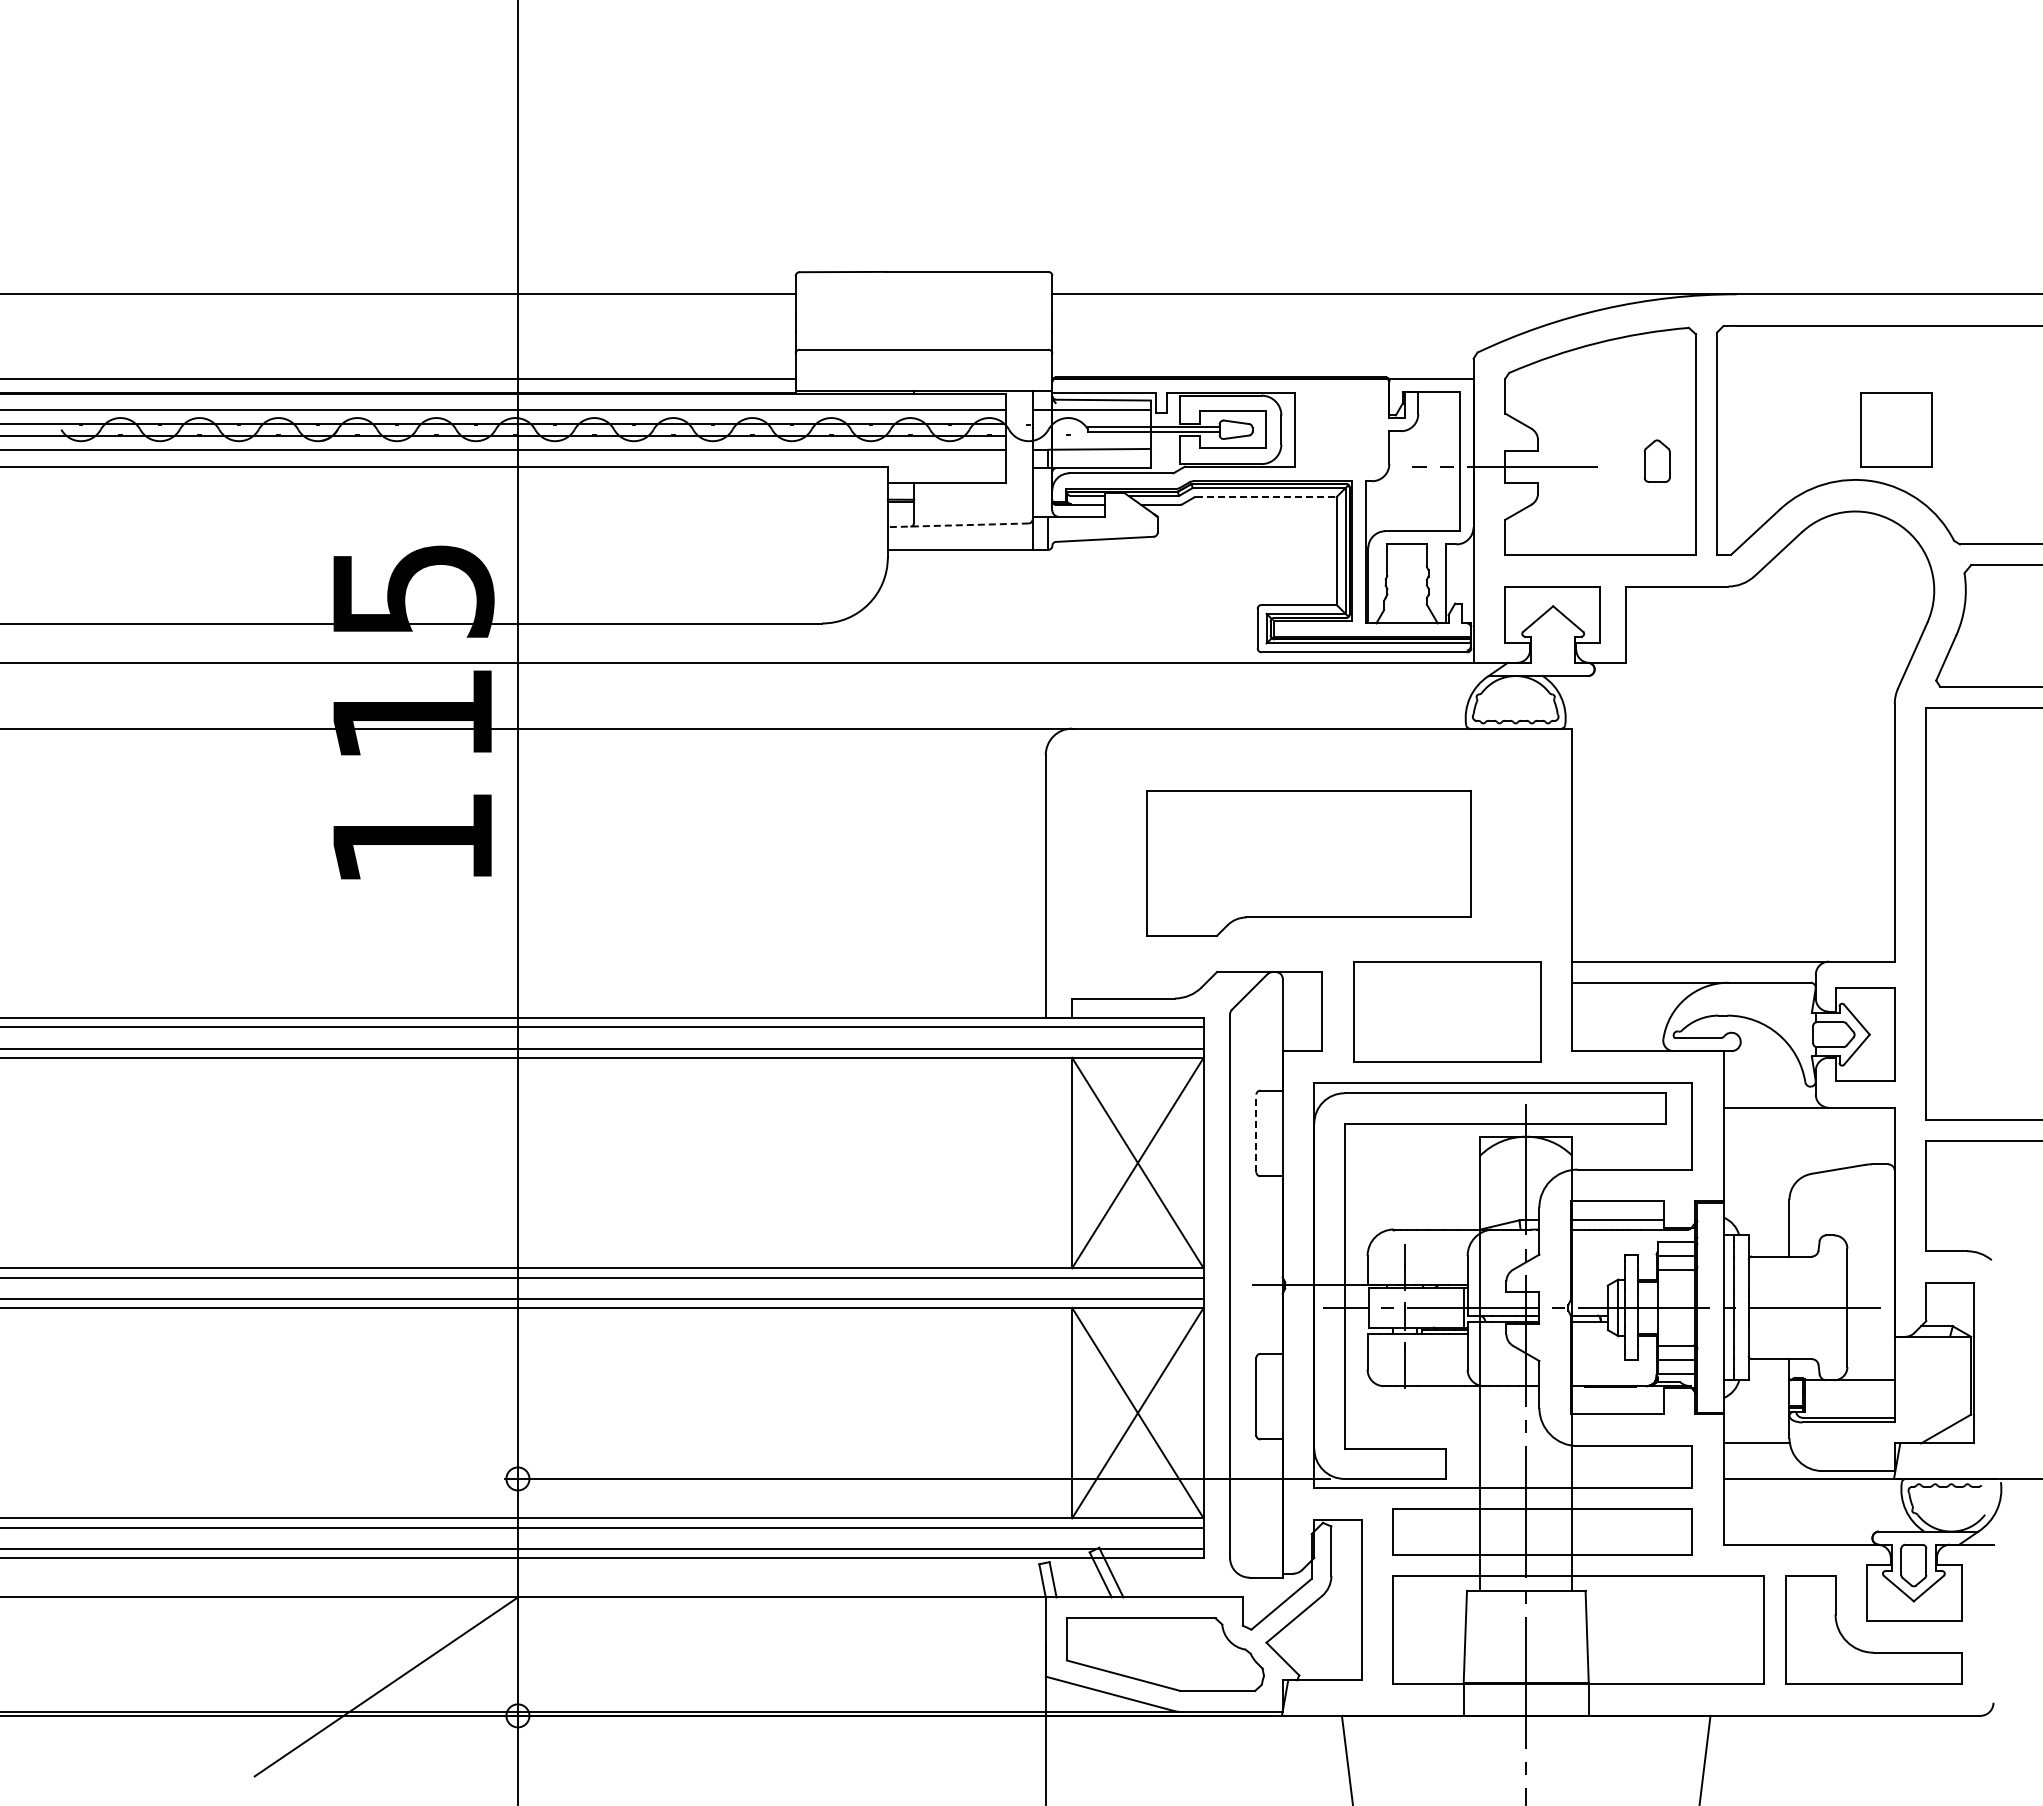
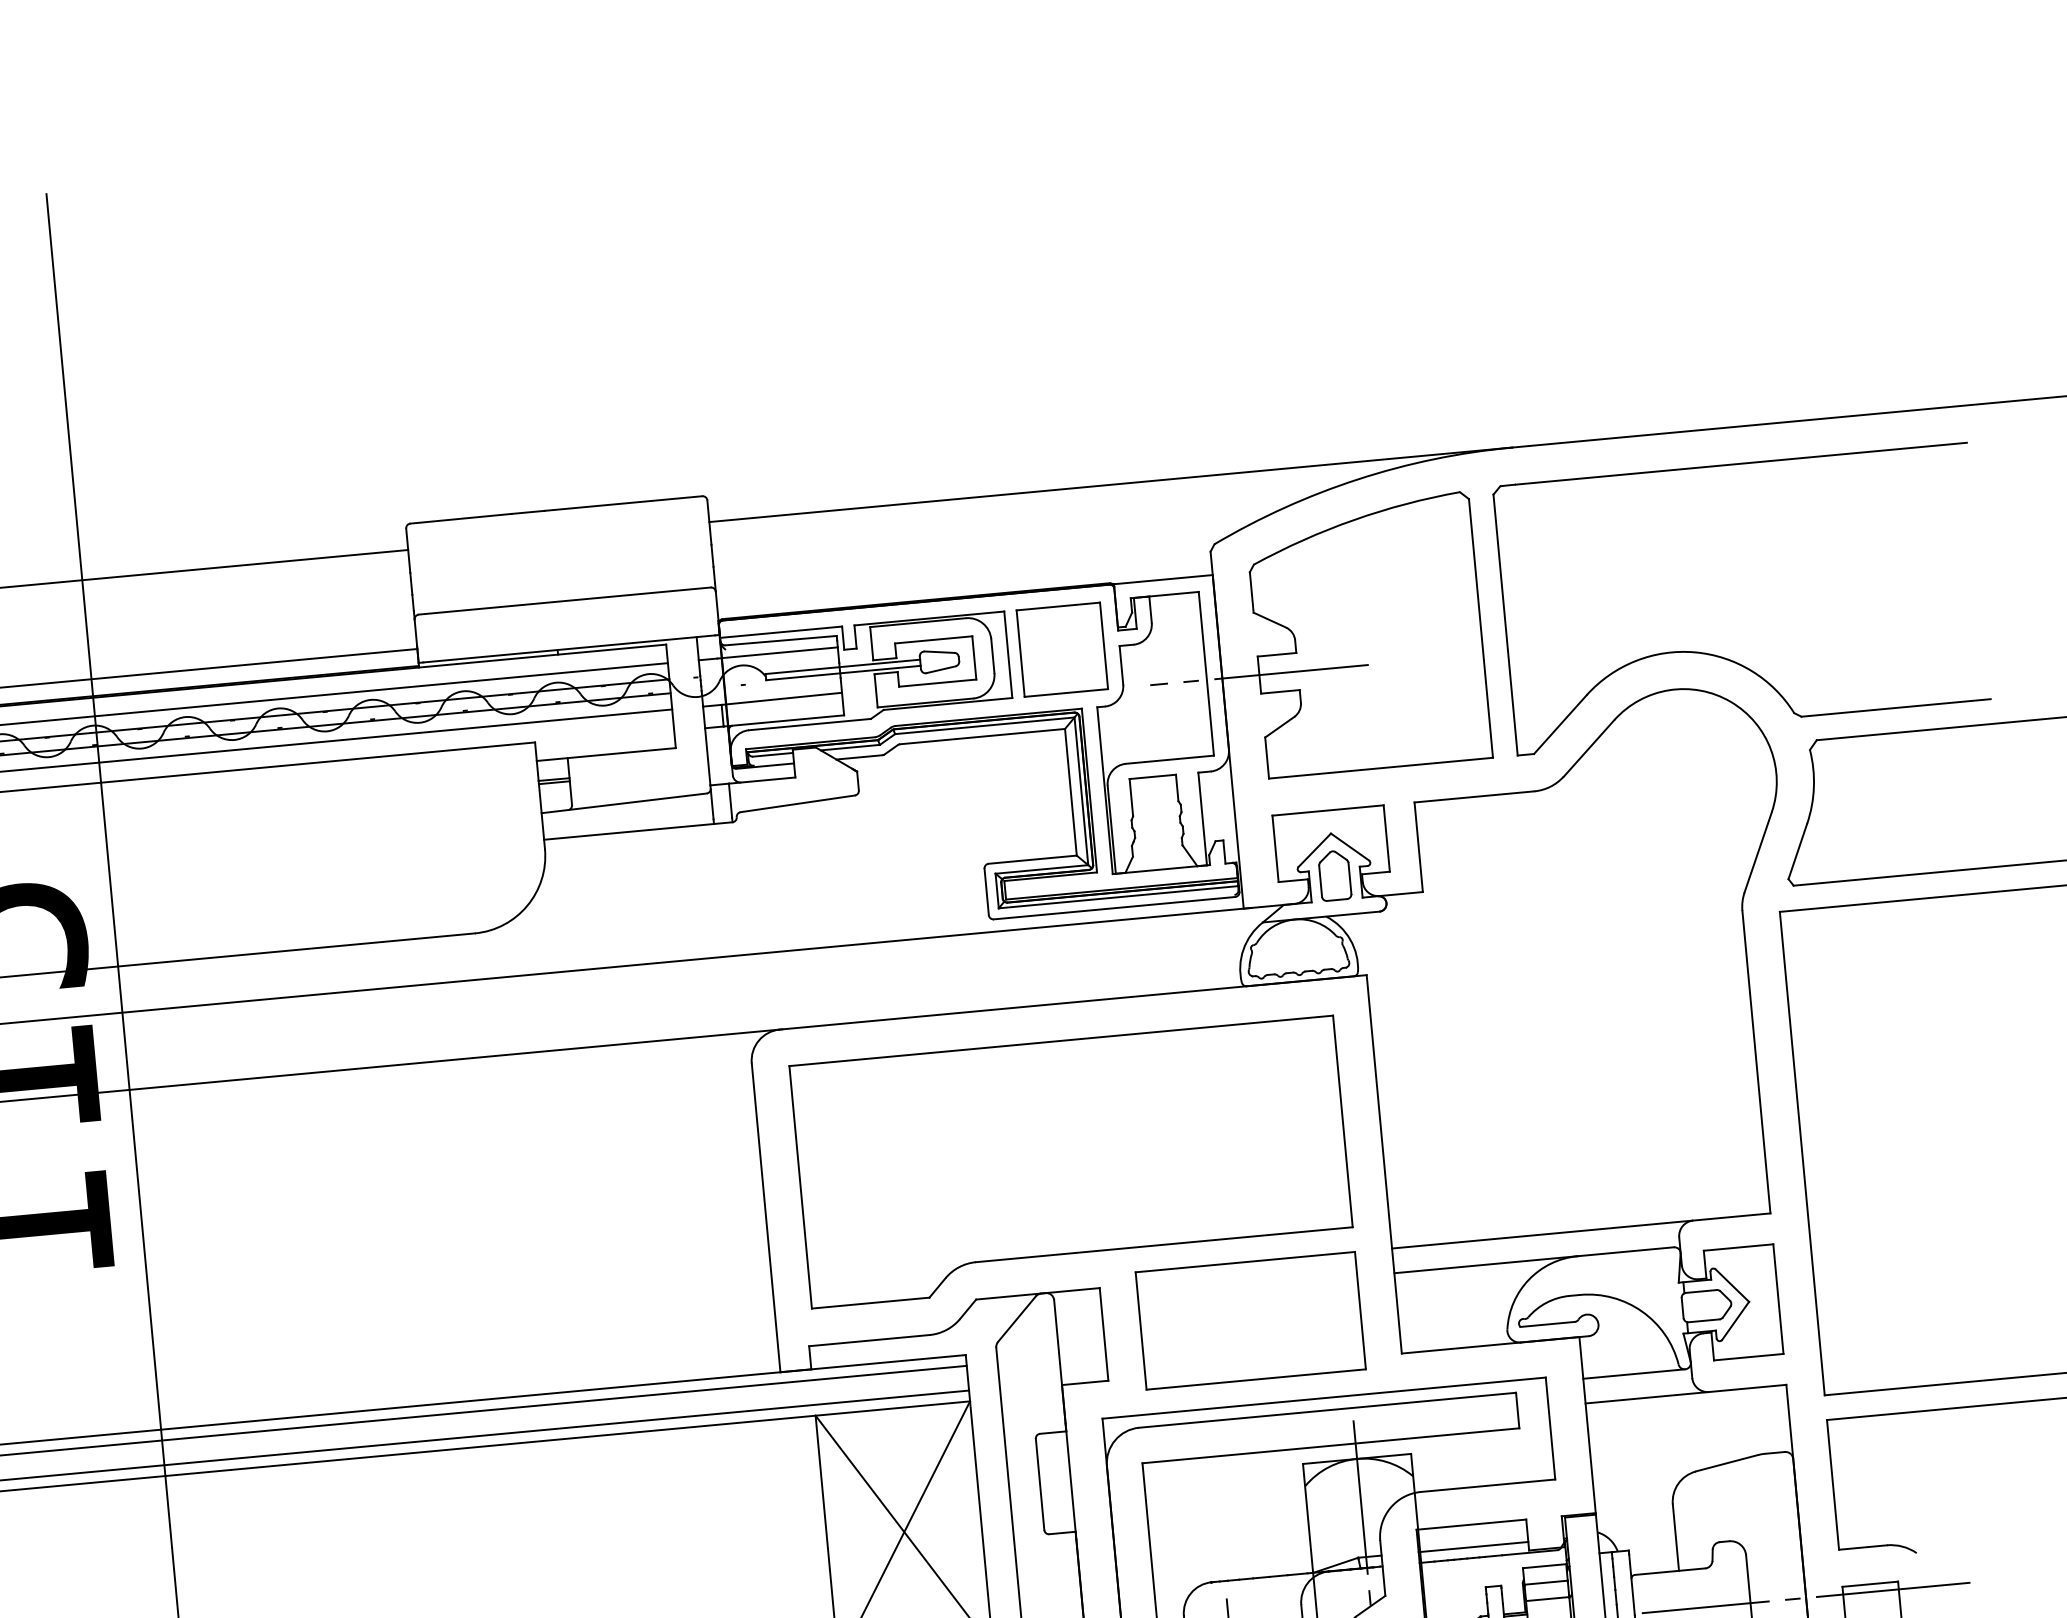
part: (1896, 429) -> (1062, 649), moved
part: (1656, 460) -> (1333, 875), moved
line: (1266, 497) -> (982, 737), dashed -> solid
line: (958, 525) -> (624, 803), dashed -> solid
part: (1308, 863) -> (1071, 1162), size x1.43
line: (1766, 1086) -> (1633, 1373), added
line: (1256, 1133) -> (1040, 1484), dashed -> solid
line: (1894, 1289) -> (1805, 1598), added

